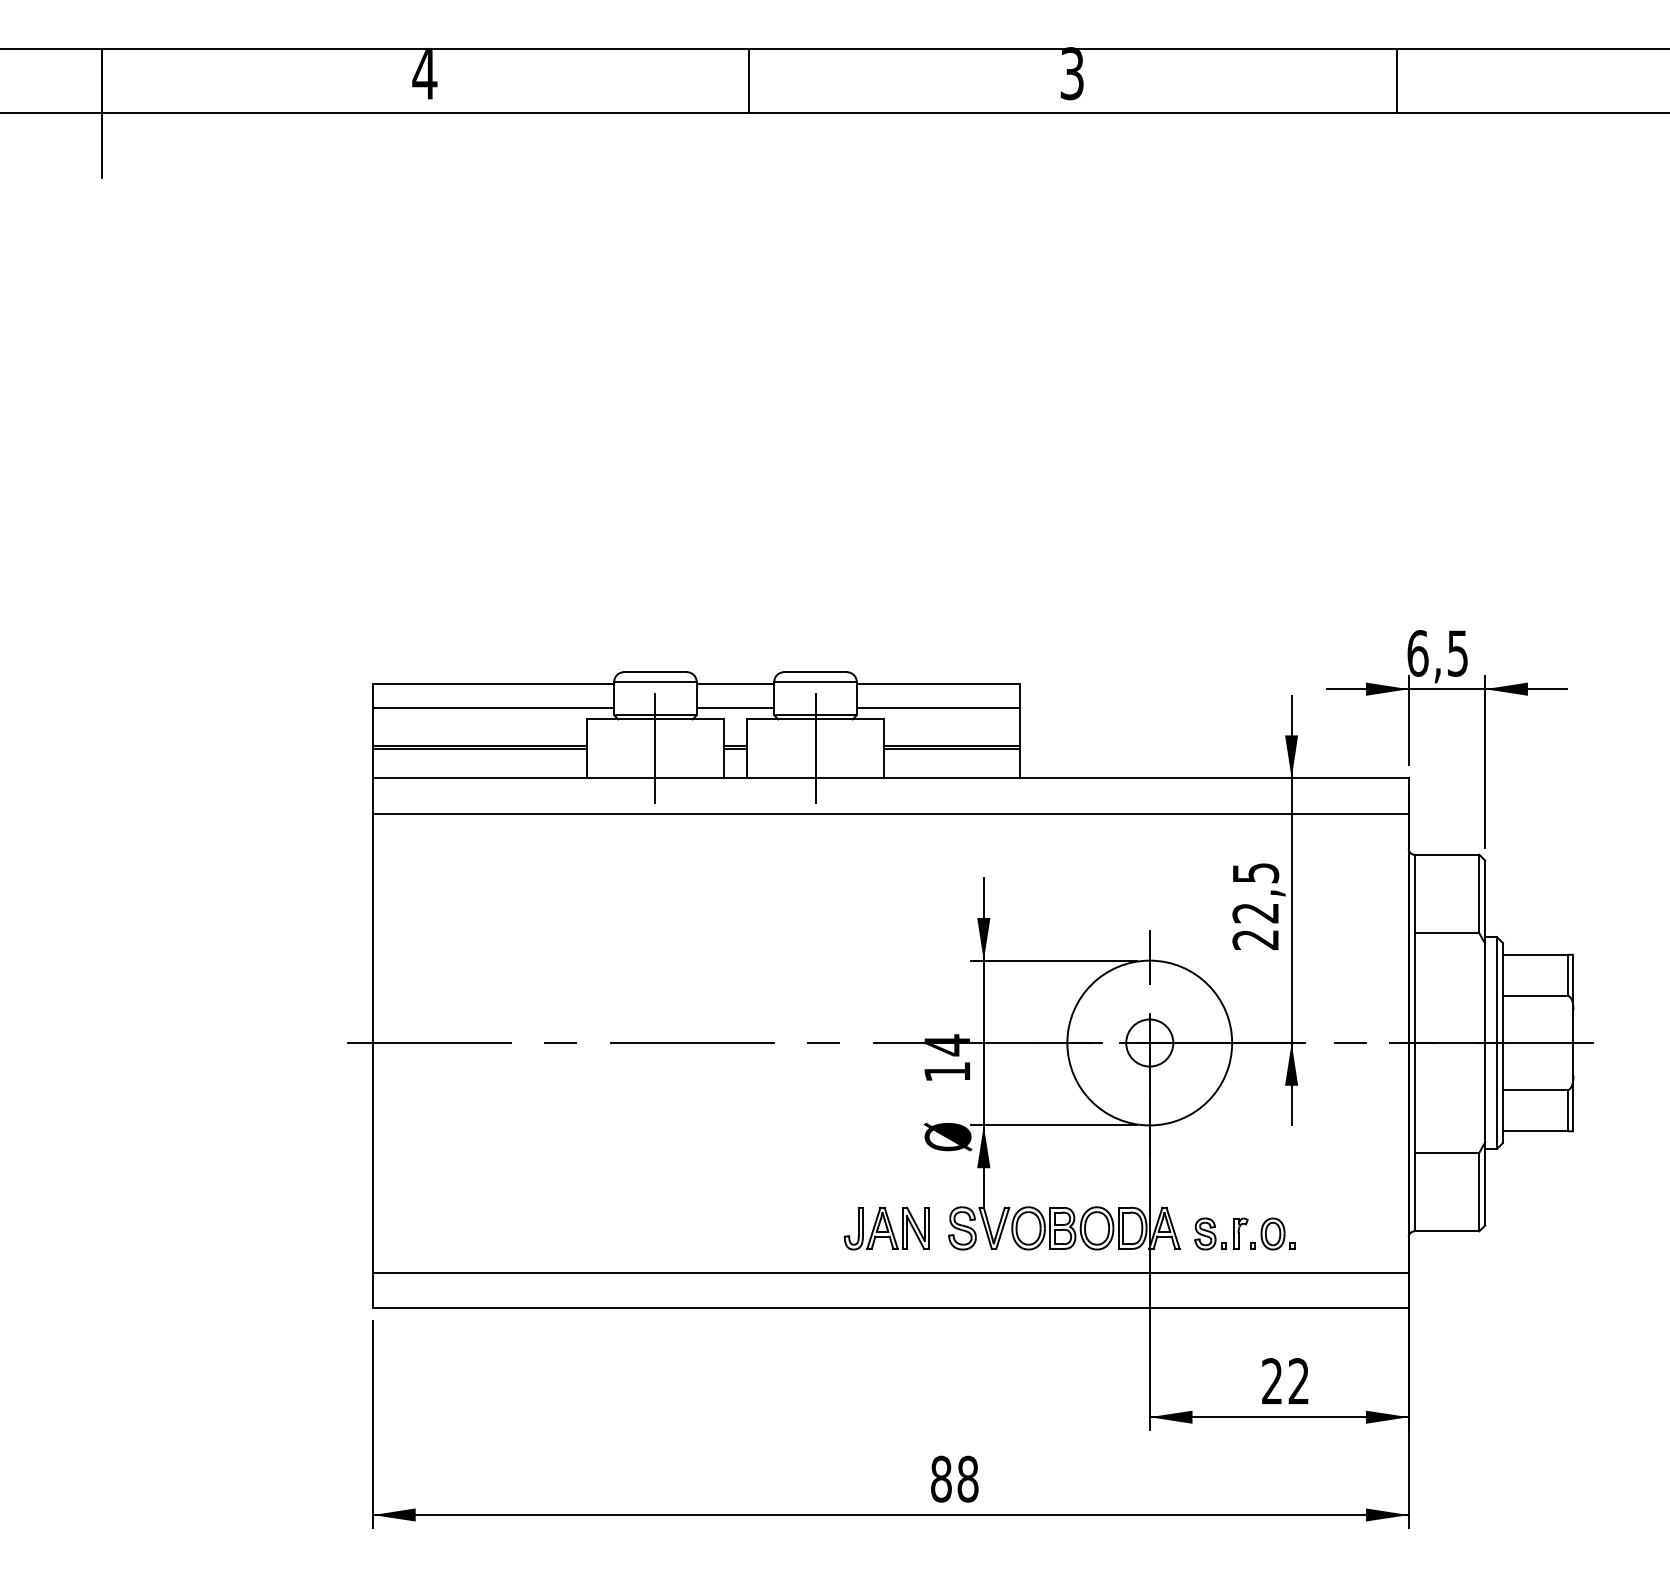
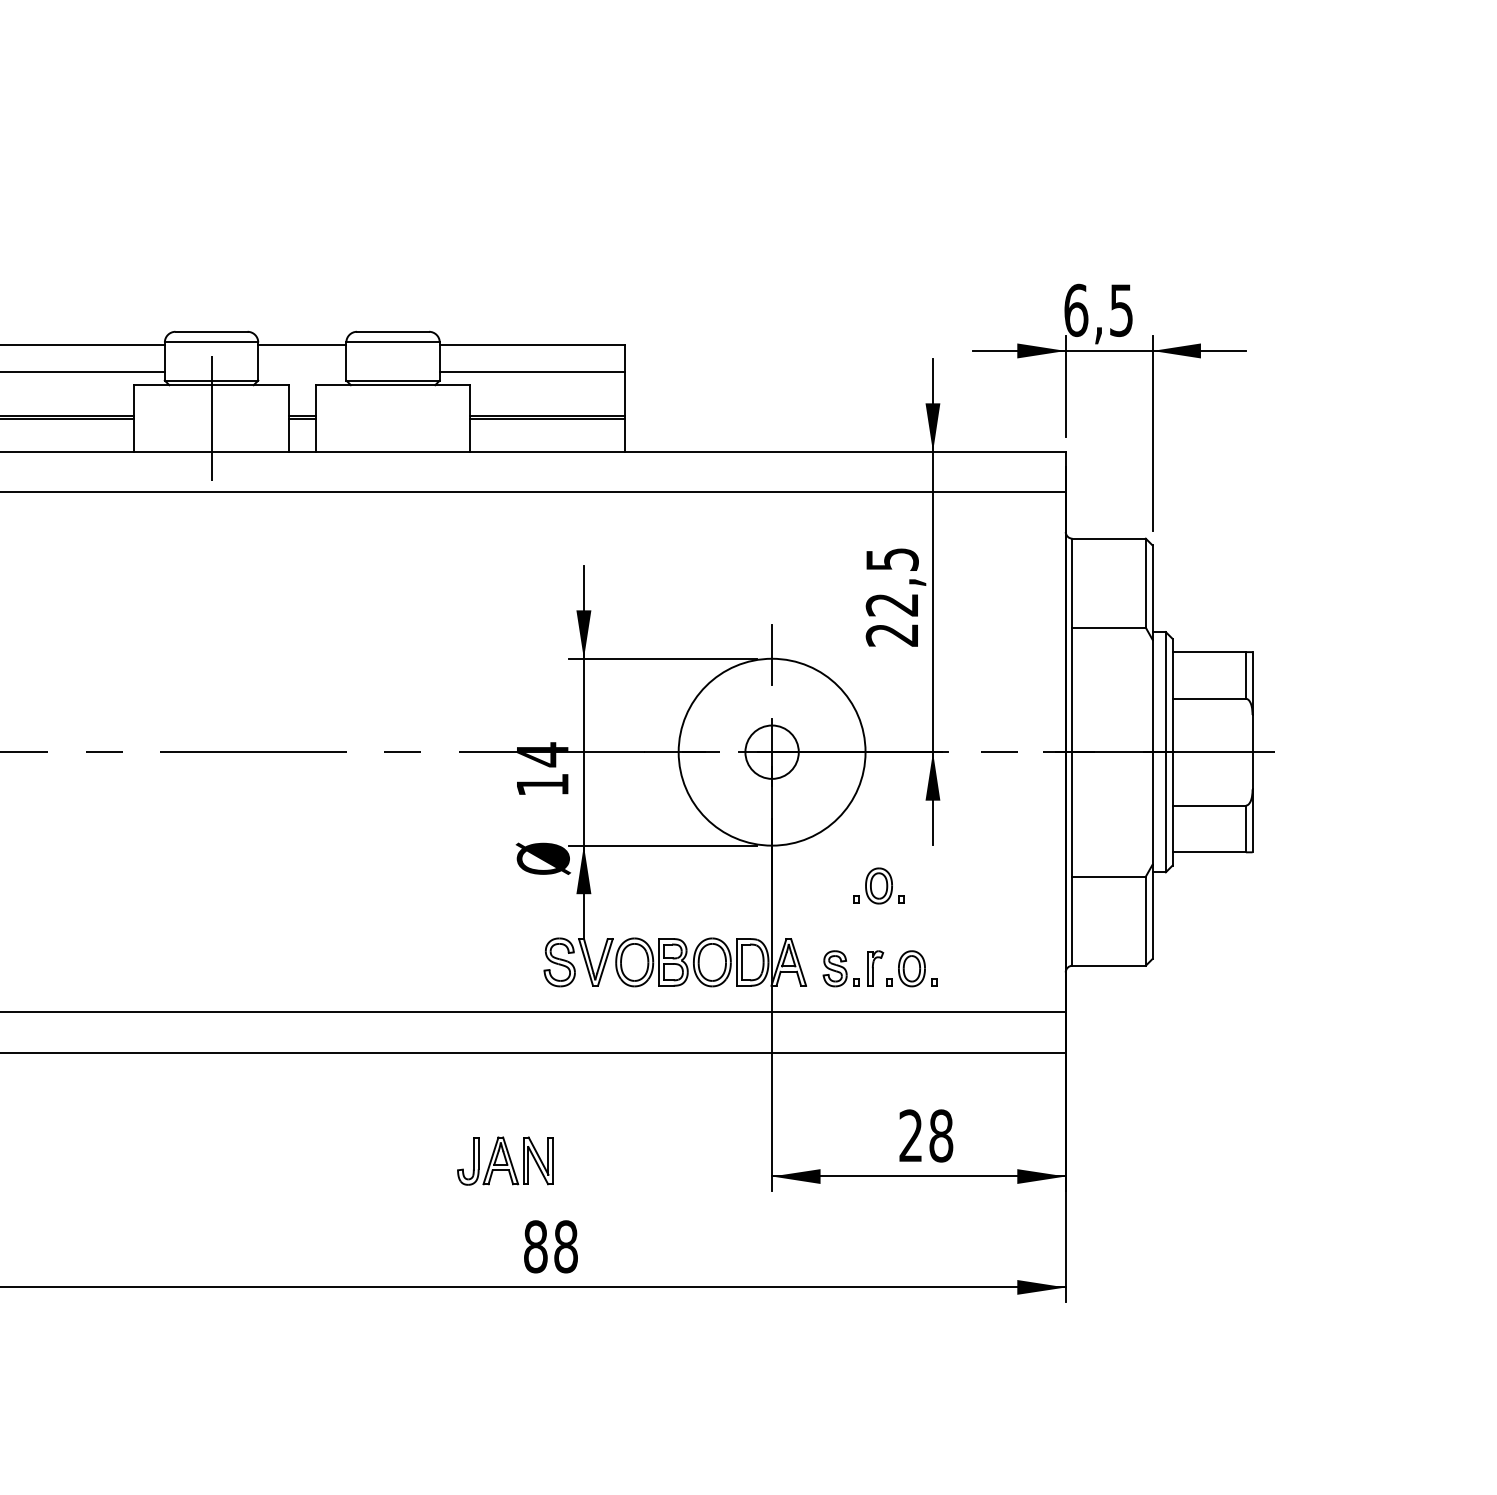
line: (735, 707) -> (302, 371), removed
line: (815, 748) -> (393, 418), removed
part: (1243, 1160) -> (878, 885), added
part: (886, 1228) -> (505, 1160), moved
text: (1298, 1381) -> (940, 1136), 22 -> 28

